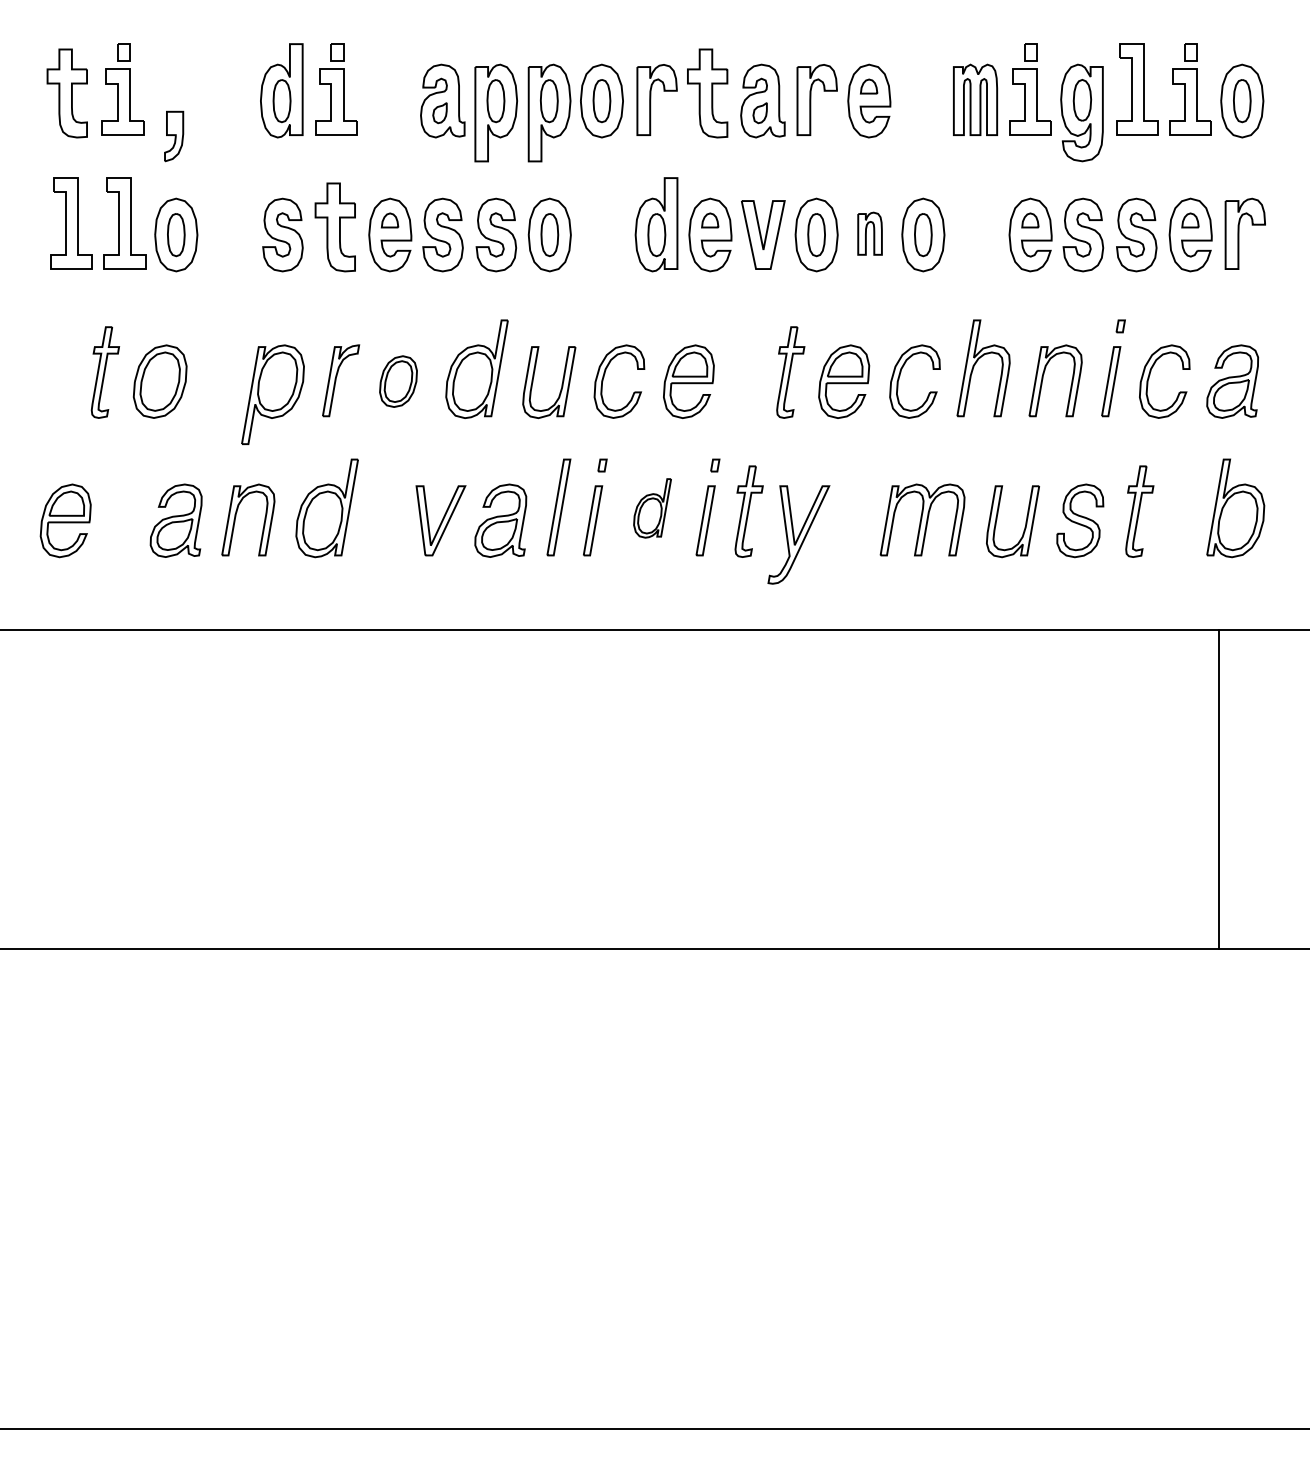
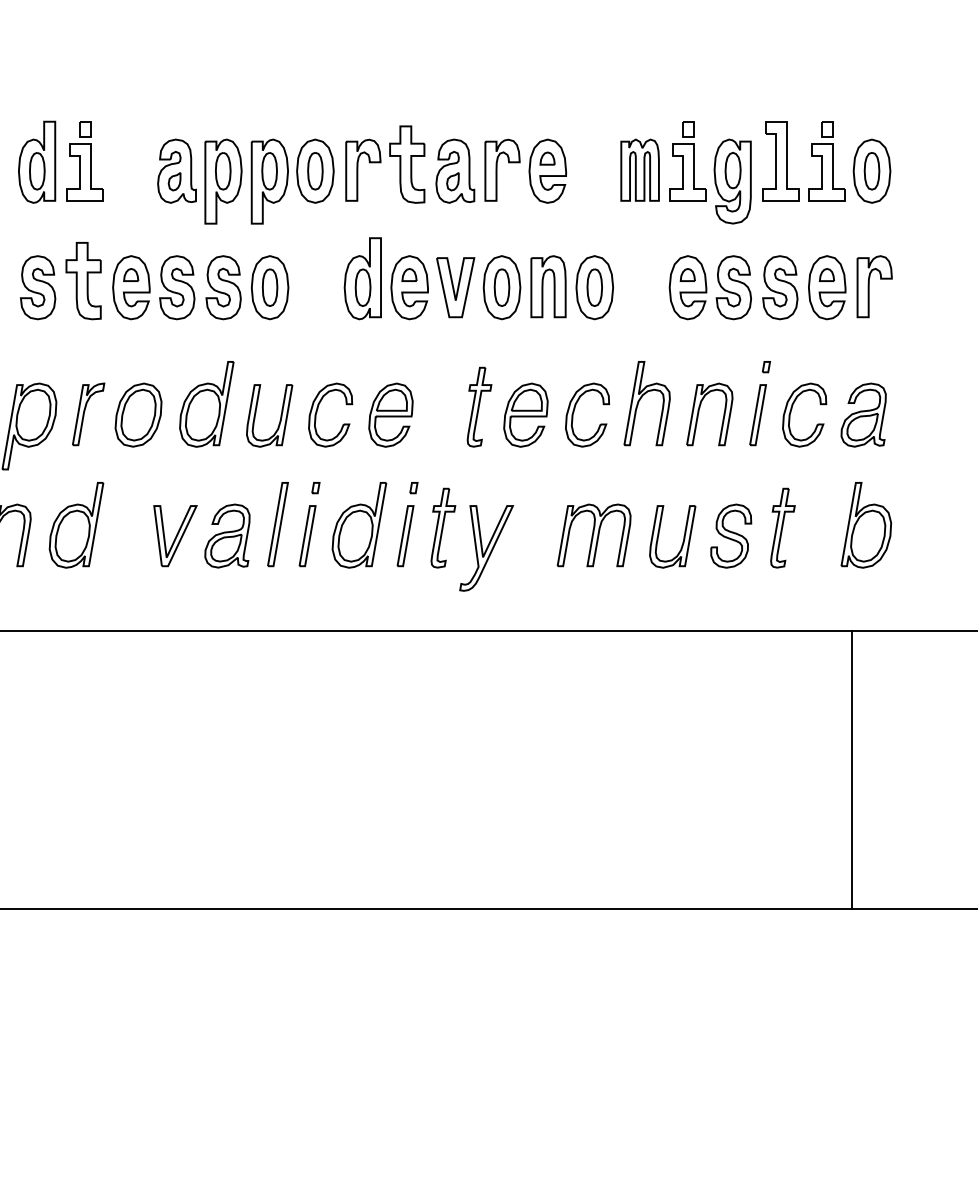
part: (869, 233) -> (547, 286), size x1.67
part: (398, 381) -> (138, 415), size x1.43
part: (652, 508) -> (359, 525), size x1.67

